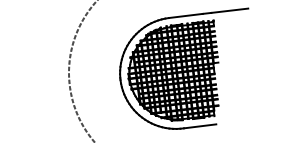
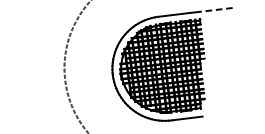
line: (229, 10) -> (215, 9), solid -> dashed

